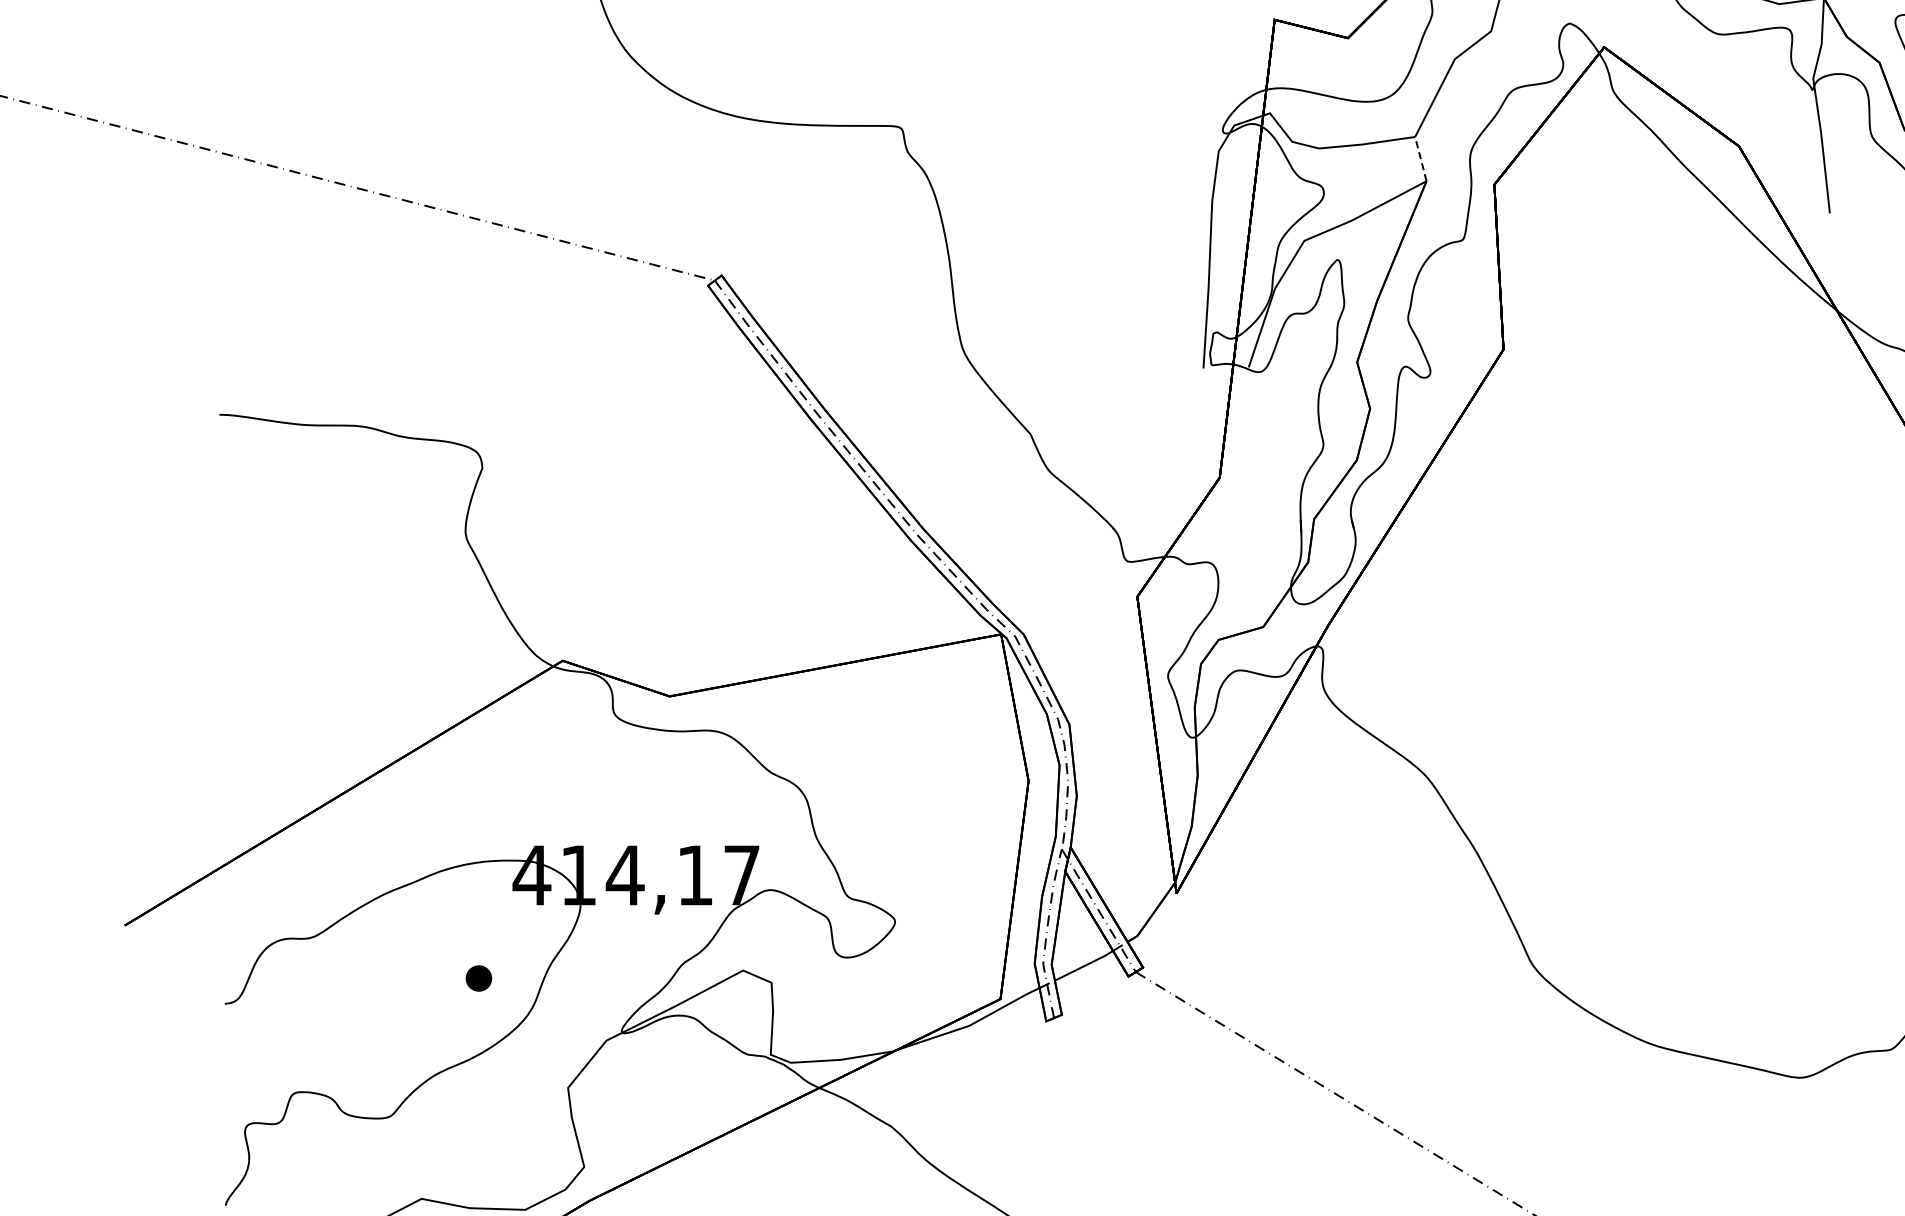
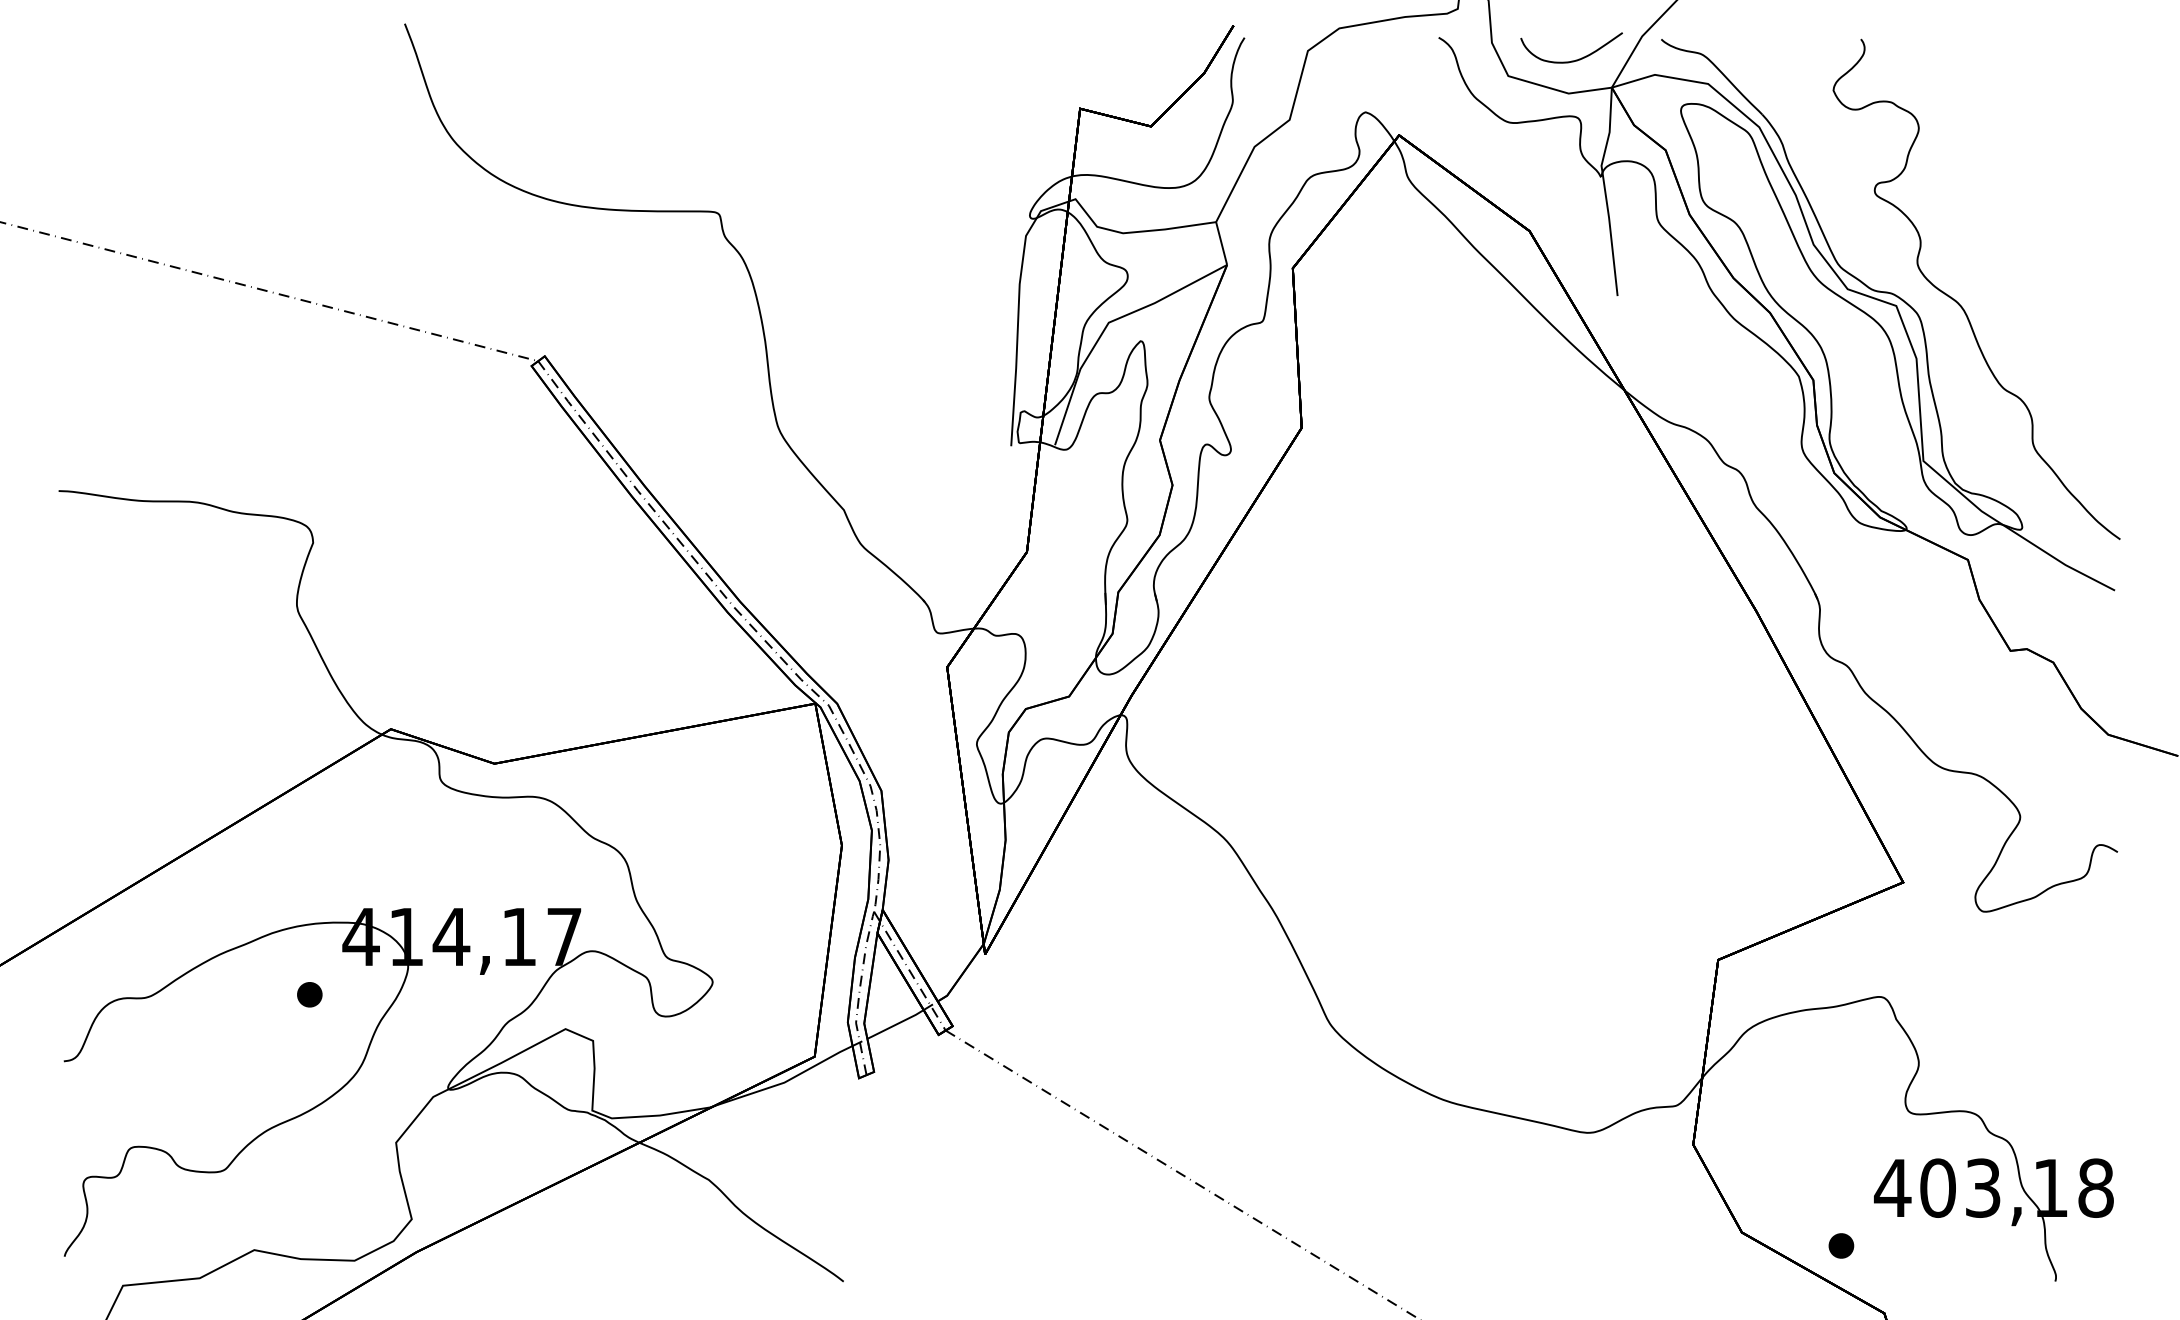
line: (1420, 159) -> (1221, 243), dashed -> solid
part: (478, 978) -> (309, 994), moved

